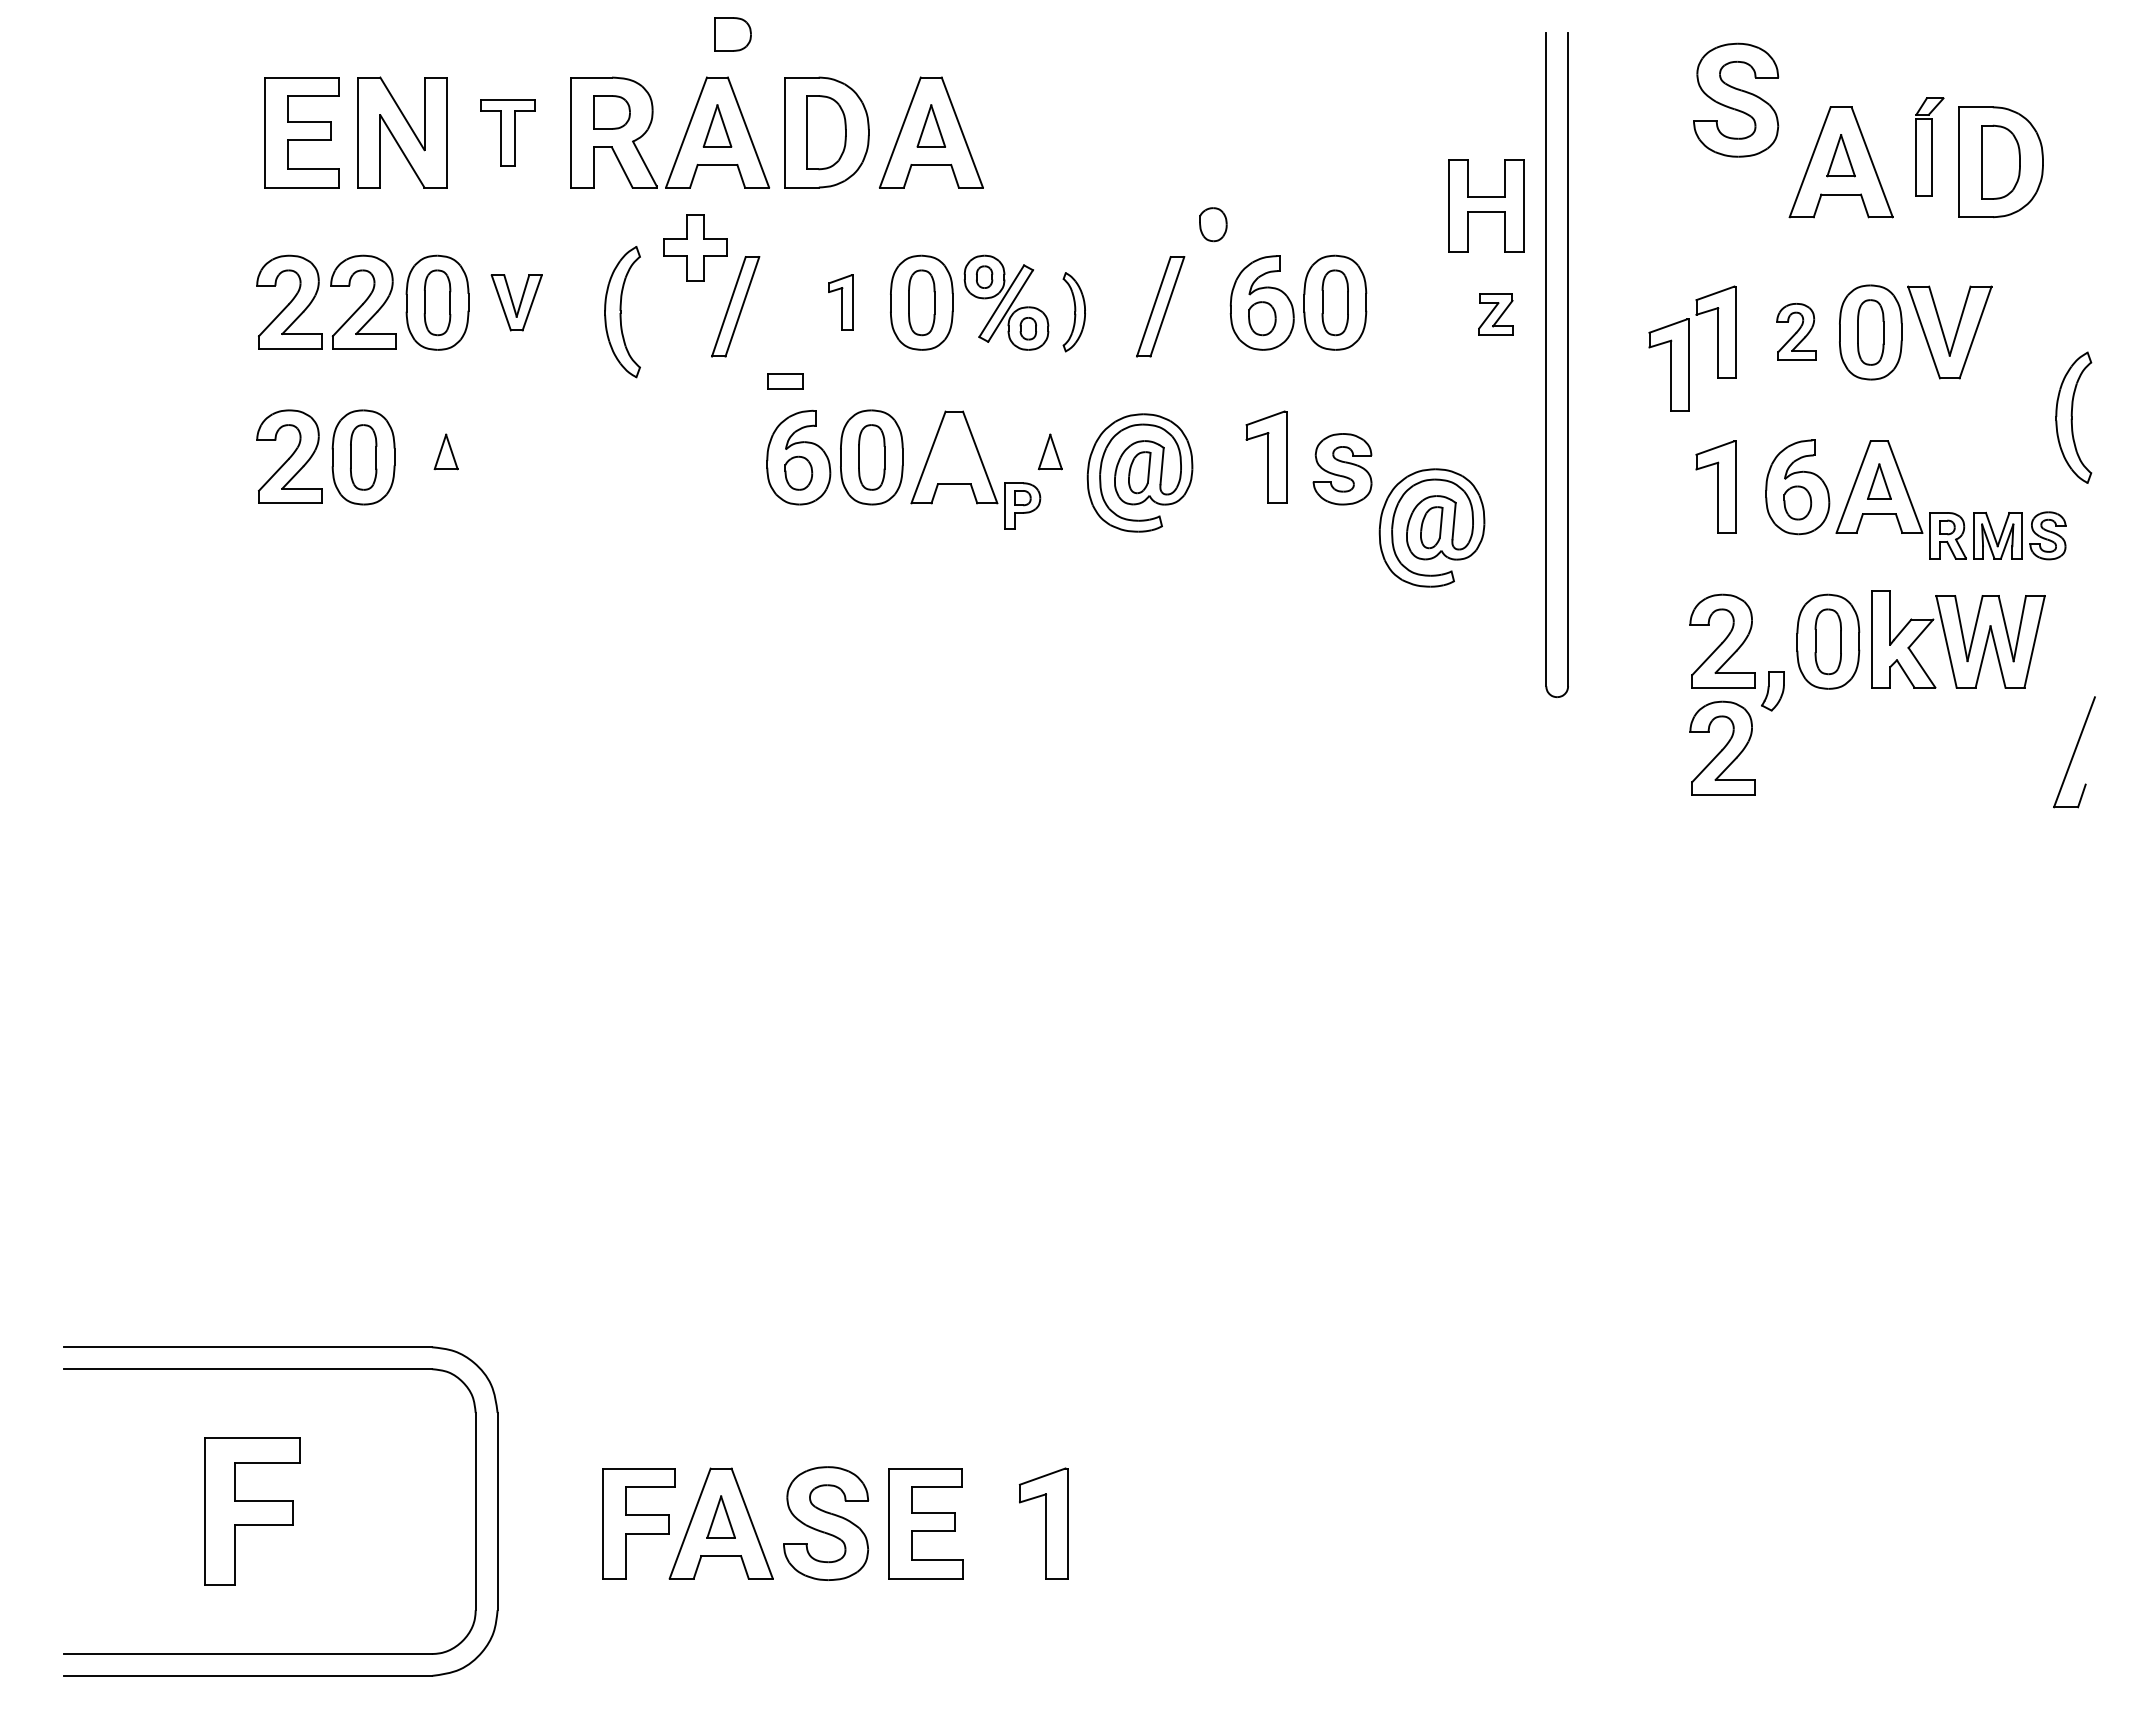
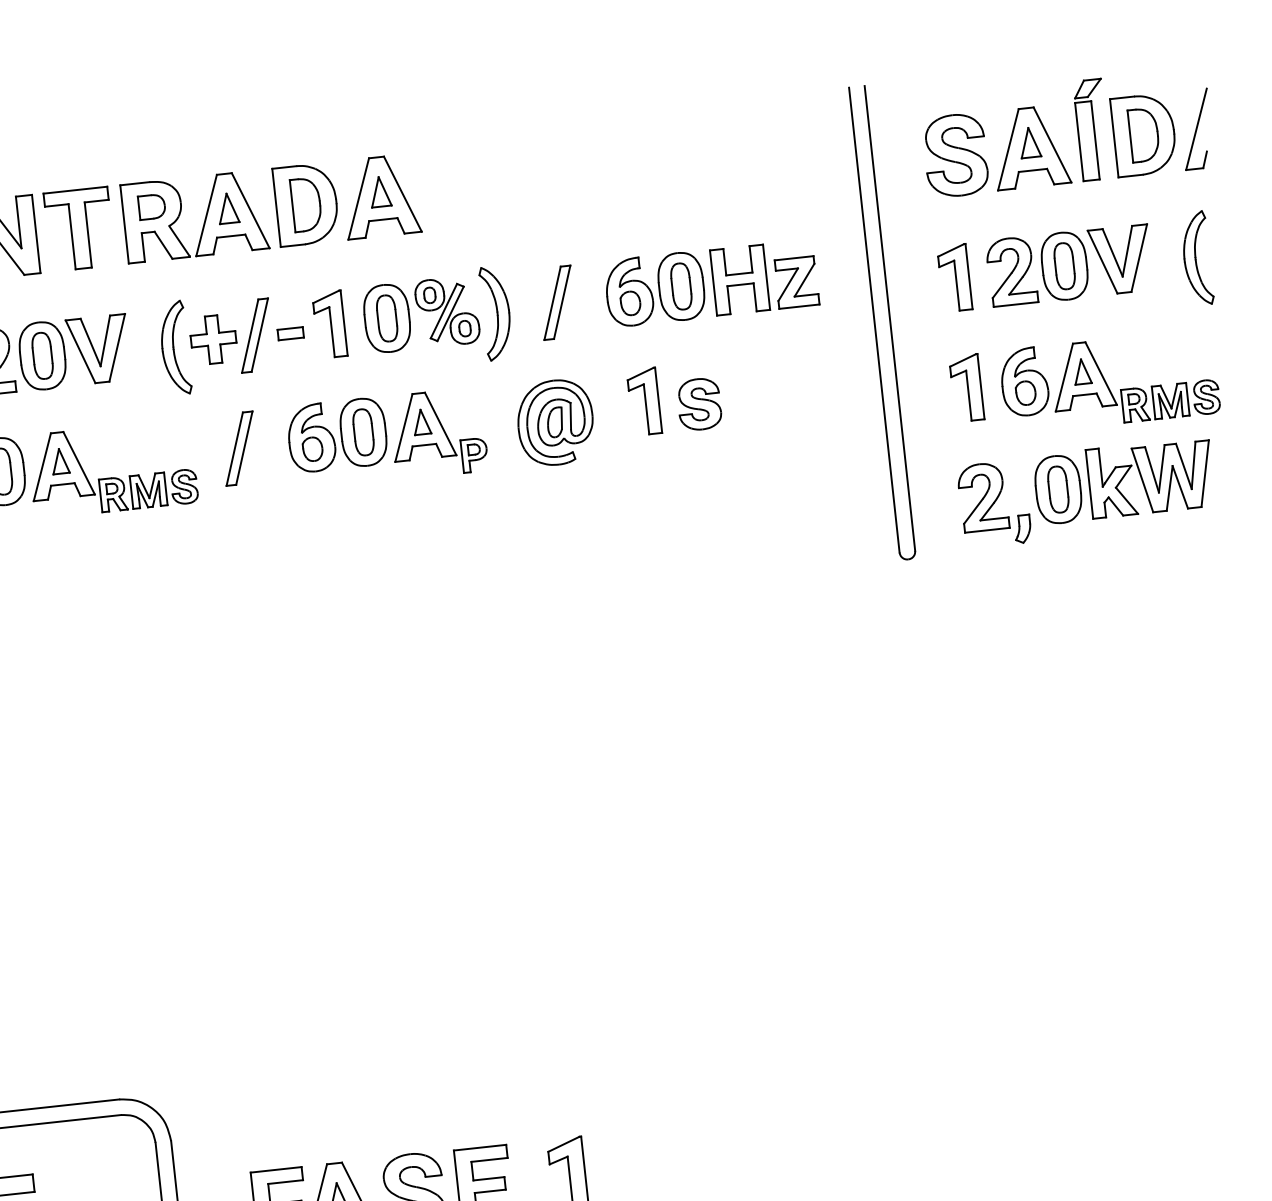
part: (732, 34) -> (231, 142), removed
part: (1736, 99) -> (955, 154), moved
part: (507, 132) -> (79, 229), size x1.67
part: (1929, 146) -> (1092, 129), size x1.43
part: (1486, 205) -> (739, 279), moved
part: (1213, 224) -> (588, 240), removed
part: (695, 247) -> (213, 339), moved
part: (516, 302) -> (98, 349), size x1.67
part: (840, 302) -> (329, 324), size x1.67
part: (1074, 312) -> (496, 313), size x1.67
part: (1495, 314) -> (796, 282), size x1.67
part: (1796, 331) -> (1011, 271), size x1.67
part: (1546, 364) -> (874, 323), moved
part: (1668, 364) -> (923, 304), removed
part: (785, 381) -> (290, 333), moved
part: (2073, 417) -> (1196, 258), moved
part: (1049, 451) -> (421, 421), moved
part: (696, 461) -> (239, 448), added
part: (517, 482) -> (113, 477), added
part: (1431, 527) -> (767, 438), removed
part: (1722, 747) -> (991, 572), removed
part: (2074, 752) -> (1196, 129), moved

